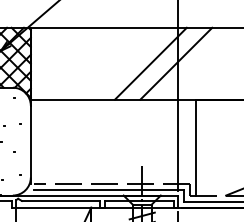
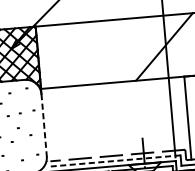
line: (150, 63) -> (142, 48), removed
line: (30, 144) -> (44, 127), solid -> dashed
line: (109, 189) -> (115, 160), solid -> dashed

